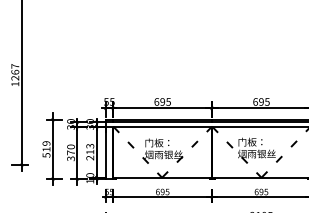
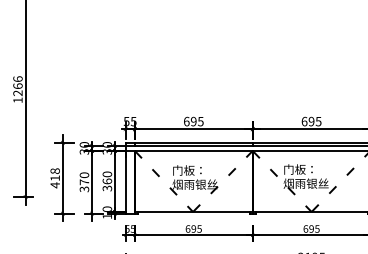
text: (14, 65) -> (17, 78), 1267 -> 1266
text: (45, 149) -> (54, 178), 519 -> 418
text: (90, 152) -> (107, 181), 213 -> 360

